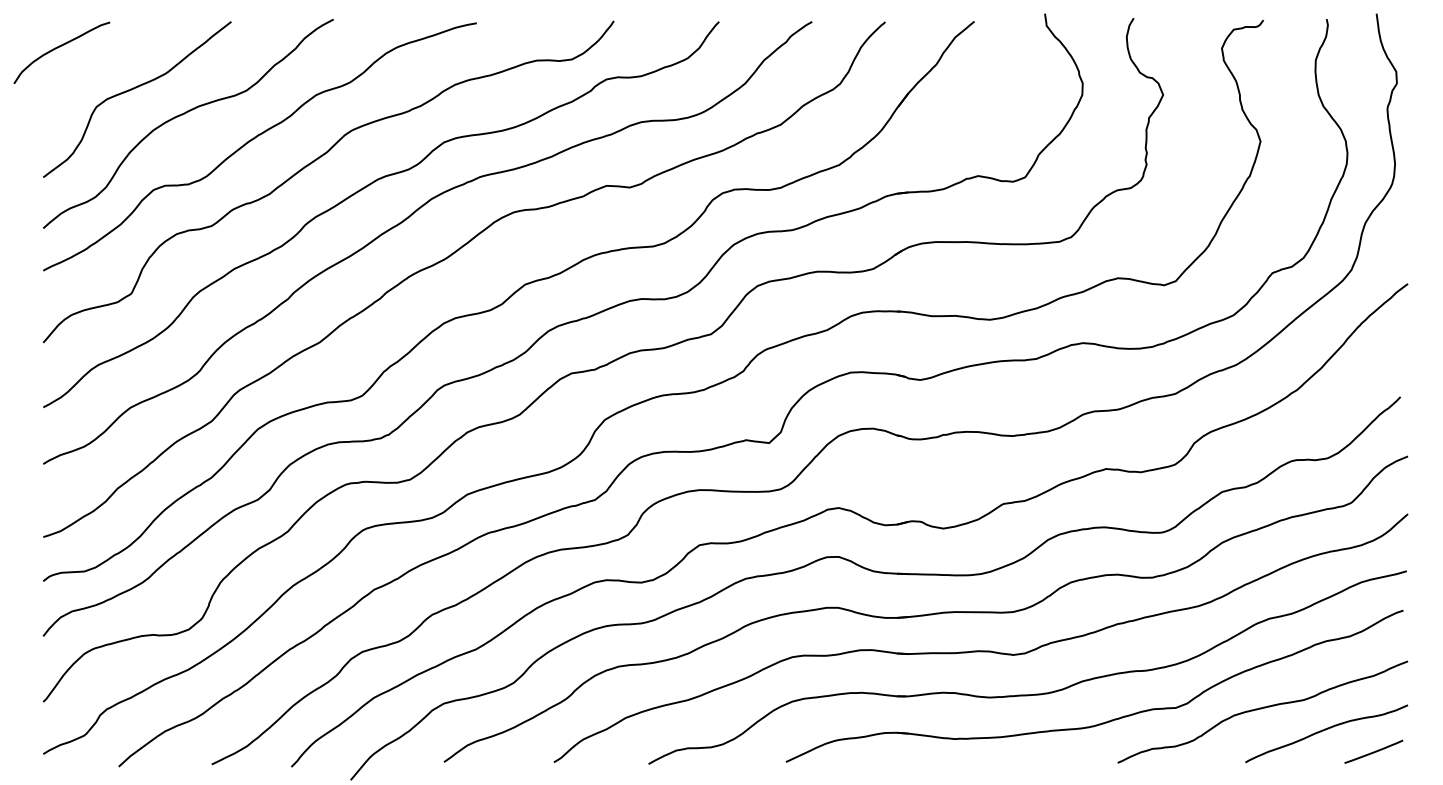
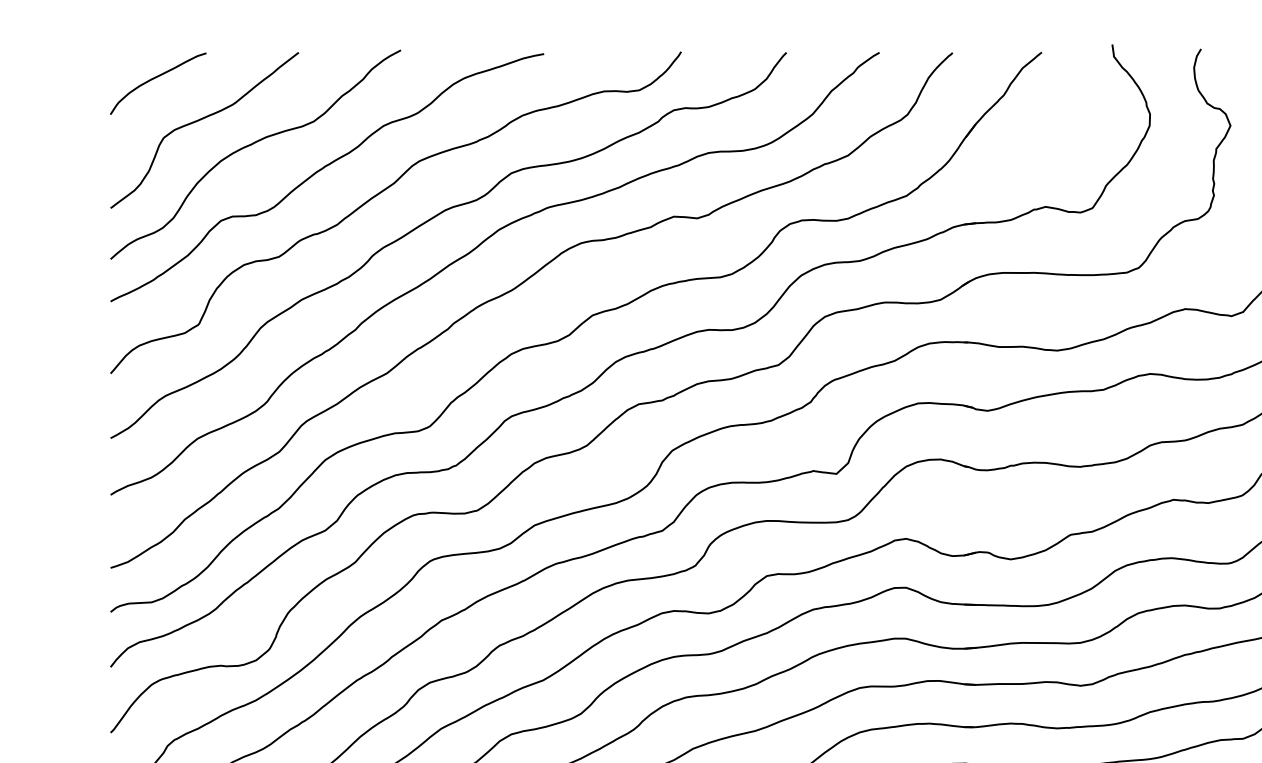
curve: (58, 48) -> (154, 79), moved

